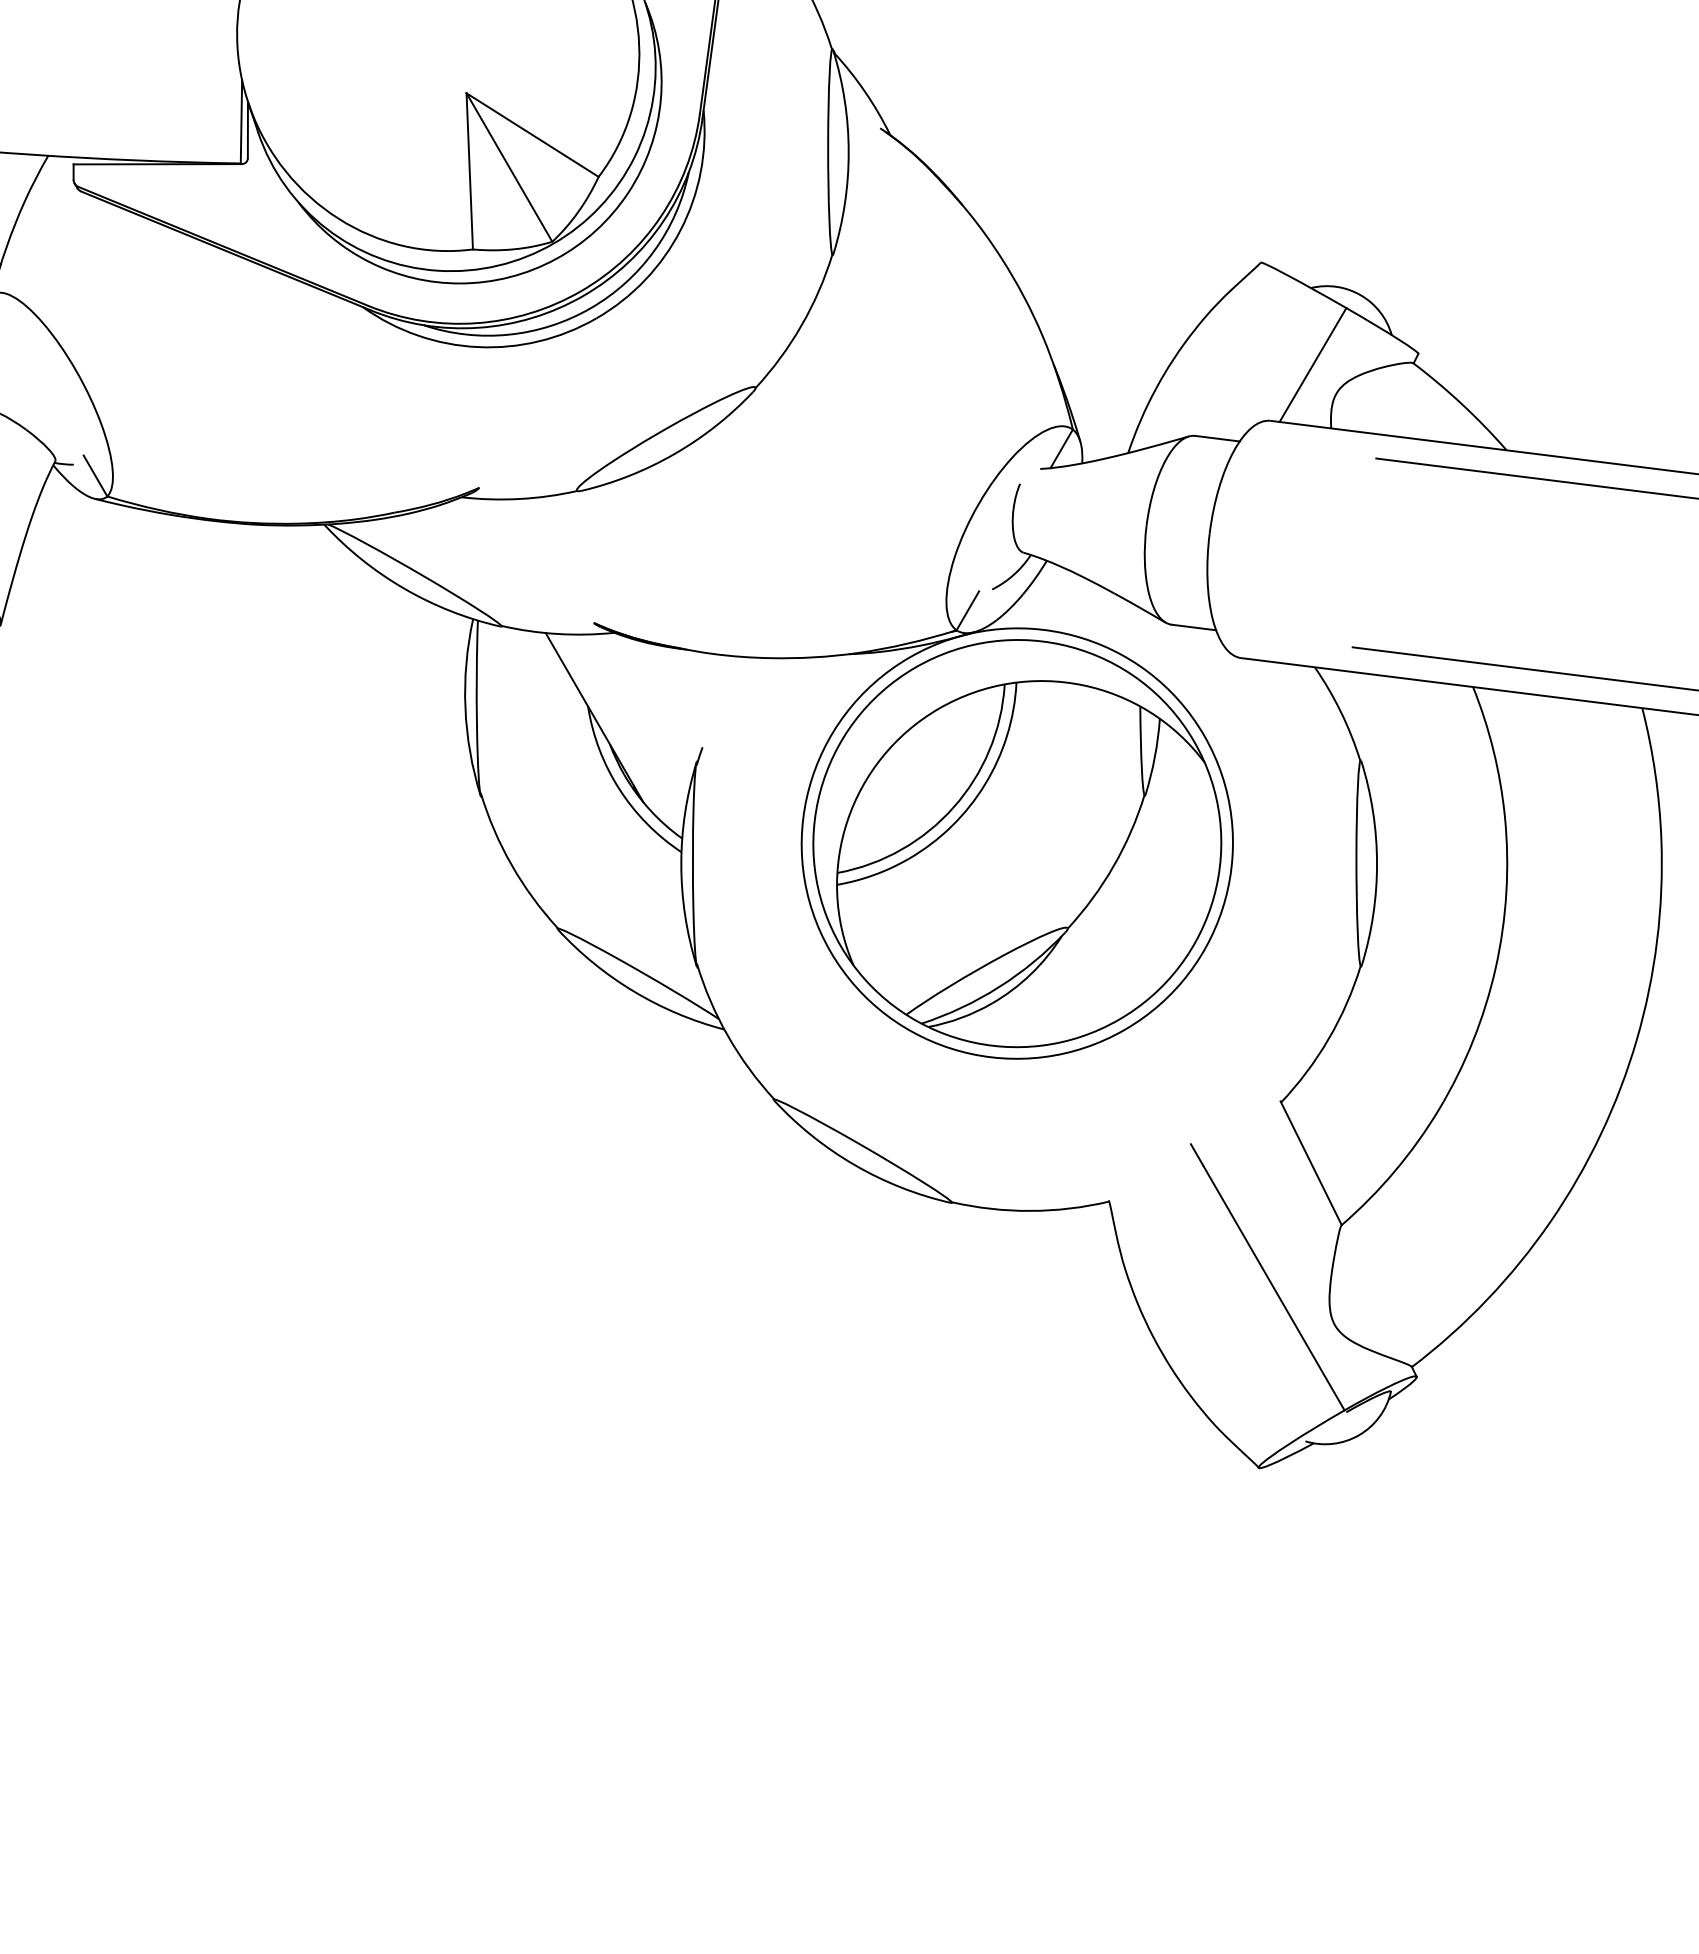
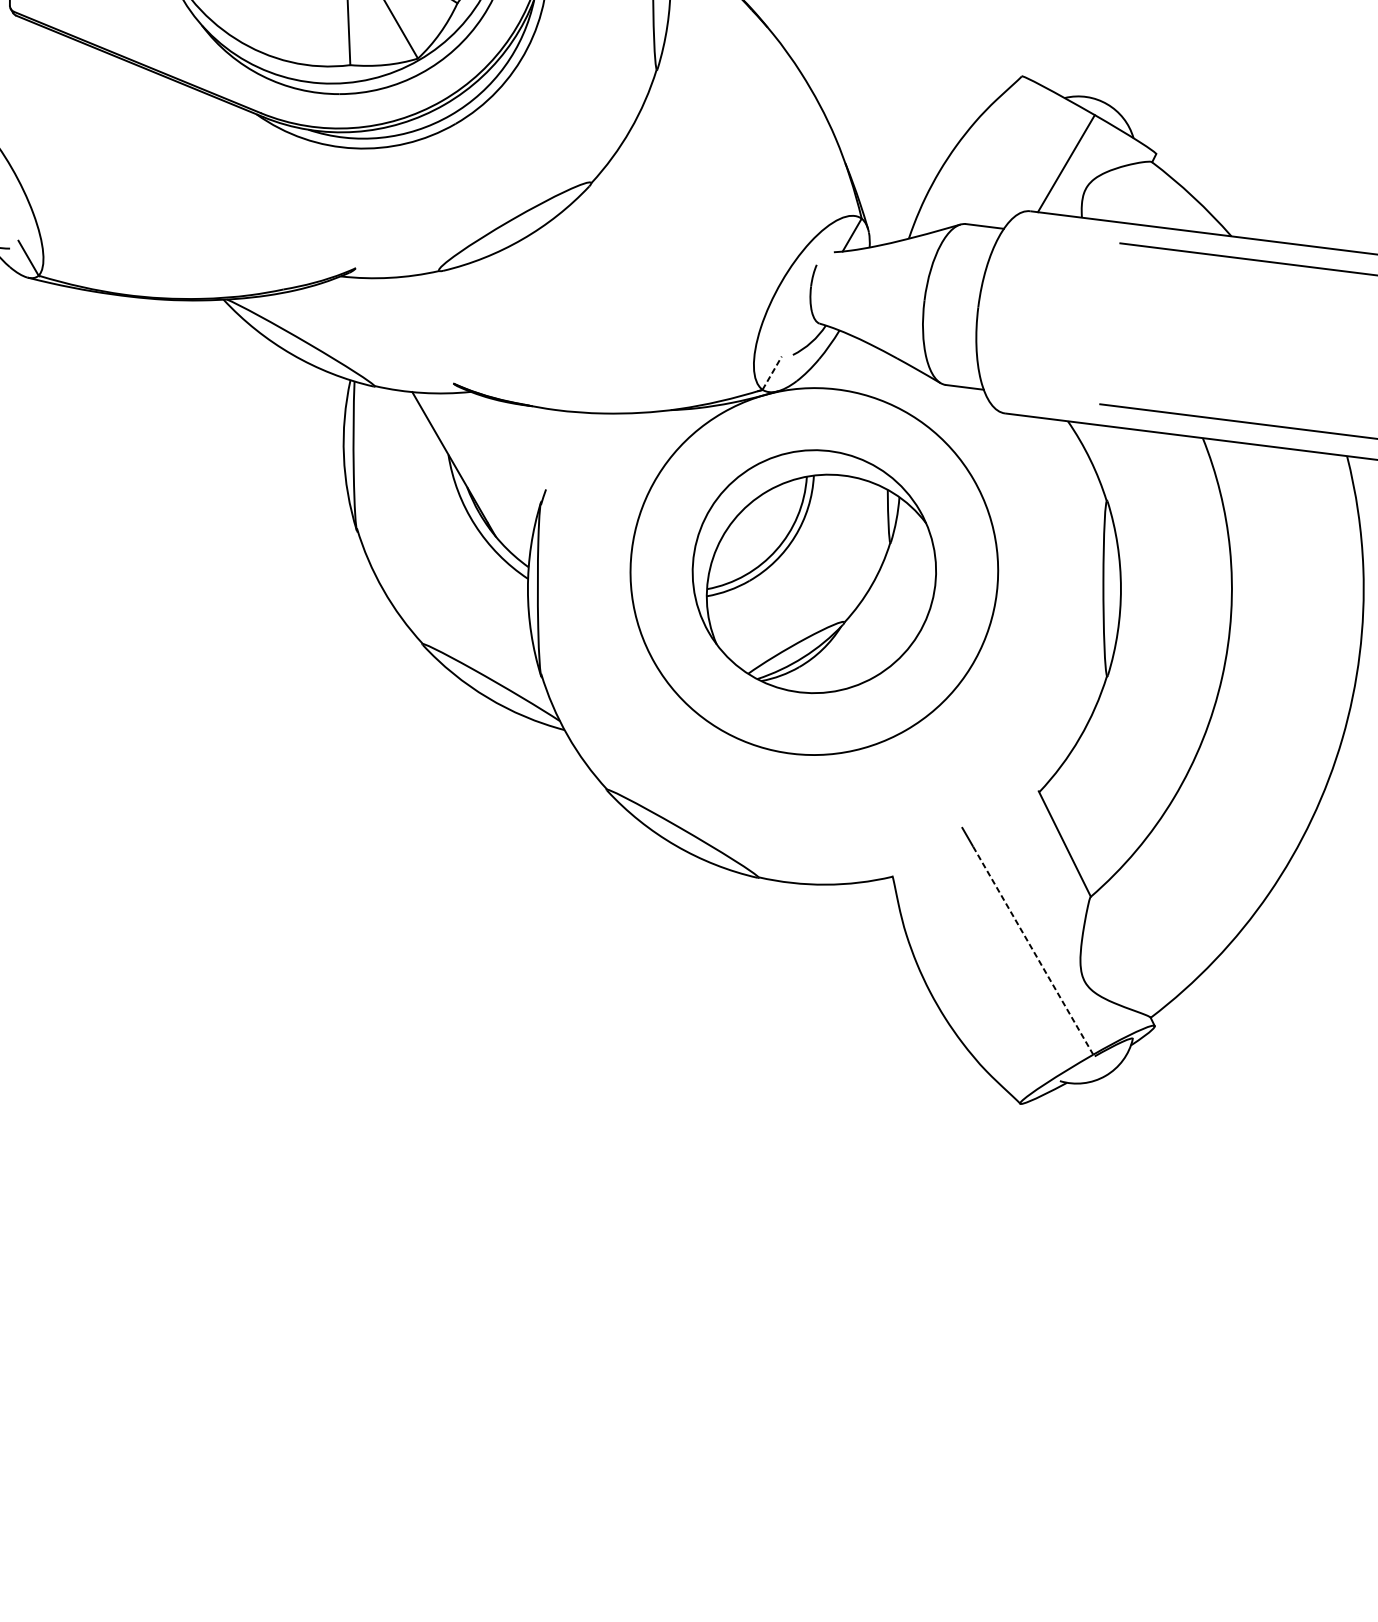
line: (967, 610) -> (771, 372), solid -> dashed
part: (1017, 843) -> (814, 571), size x0.7
line: (1274, 1288) -> (1033, 950), solid -> dashed

